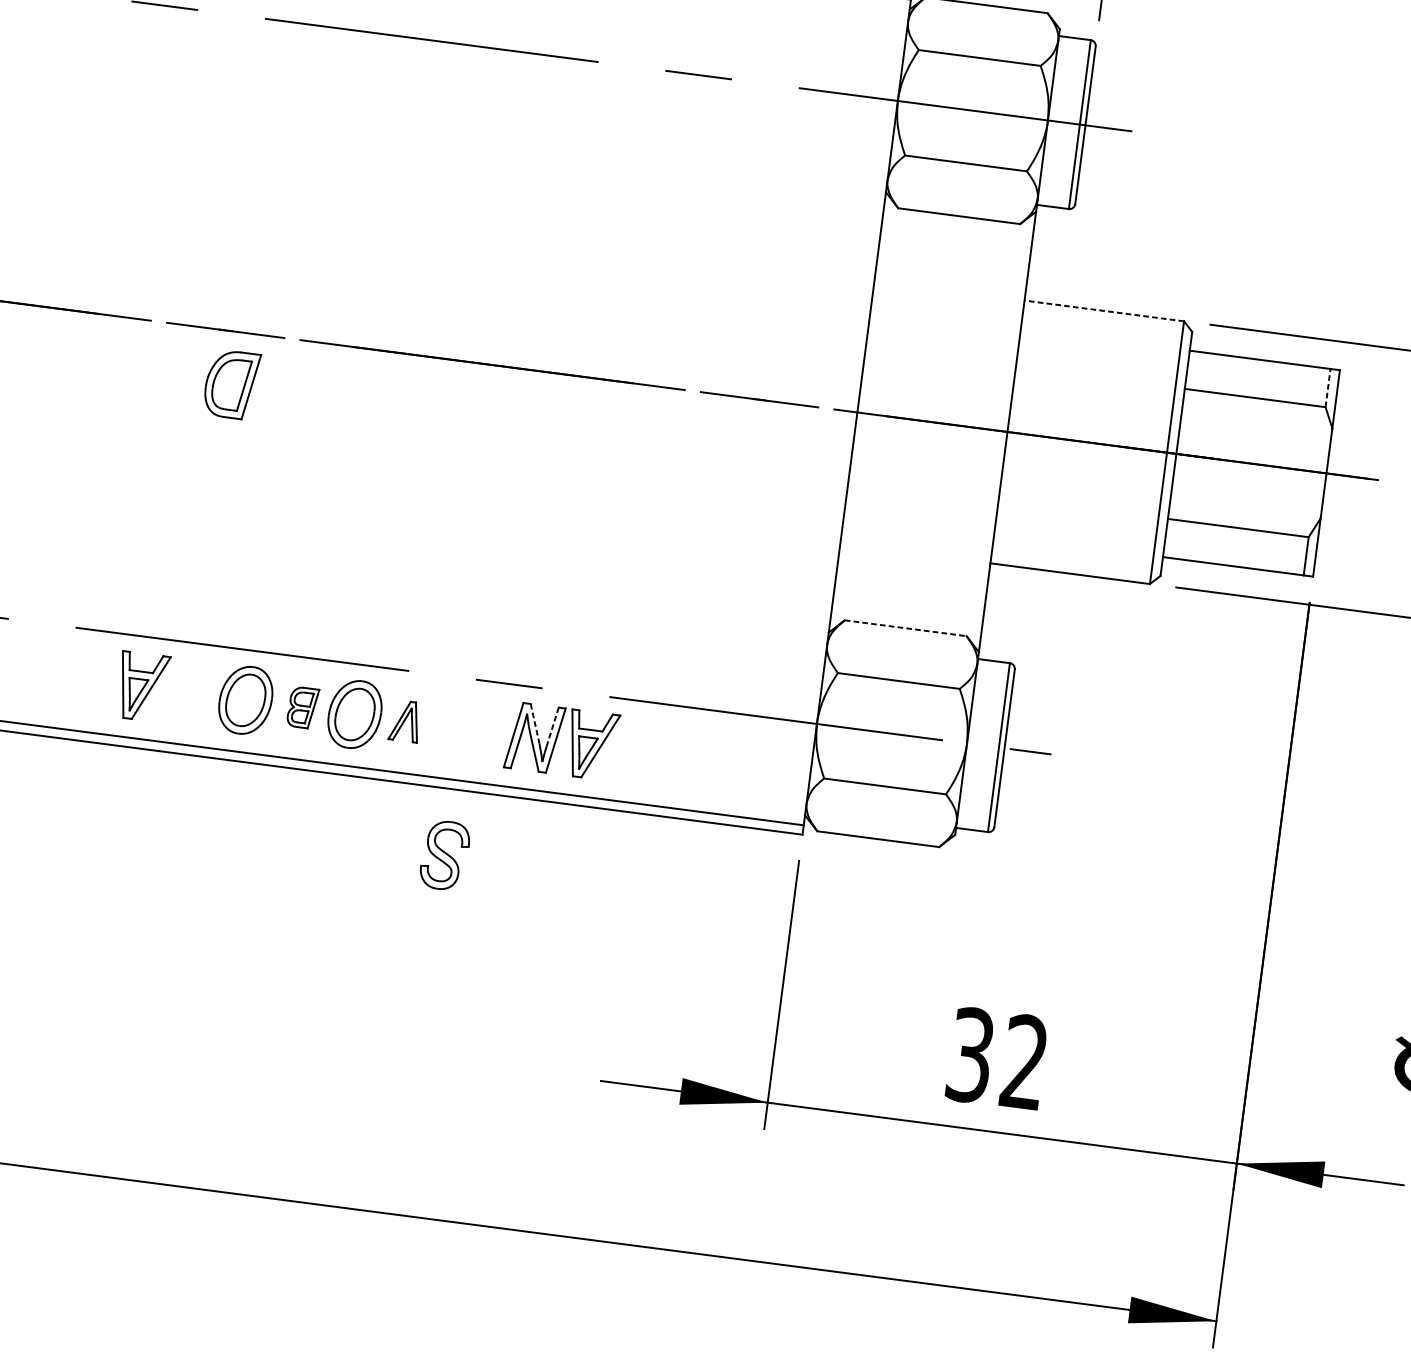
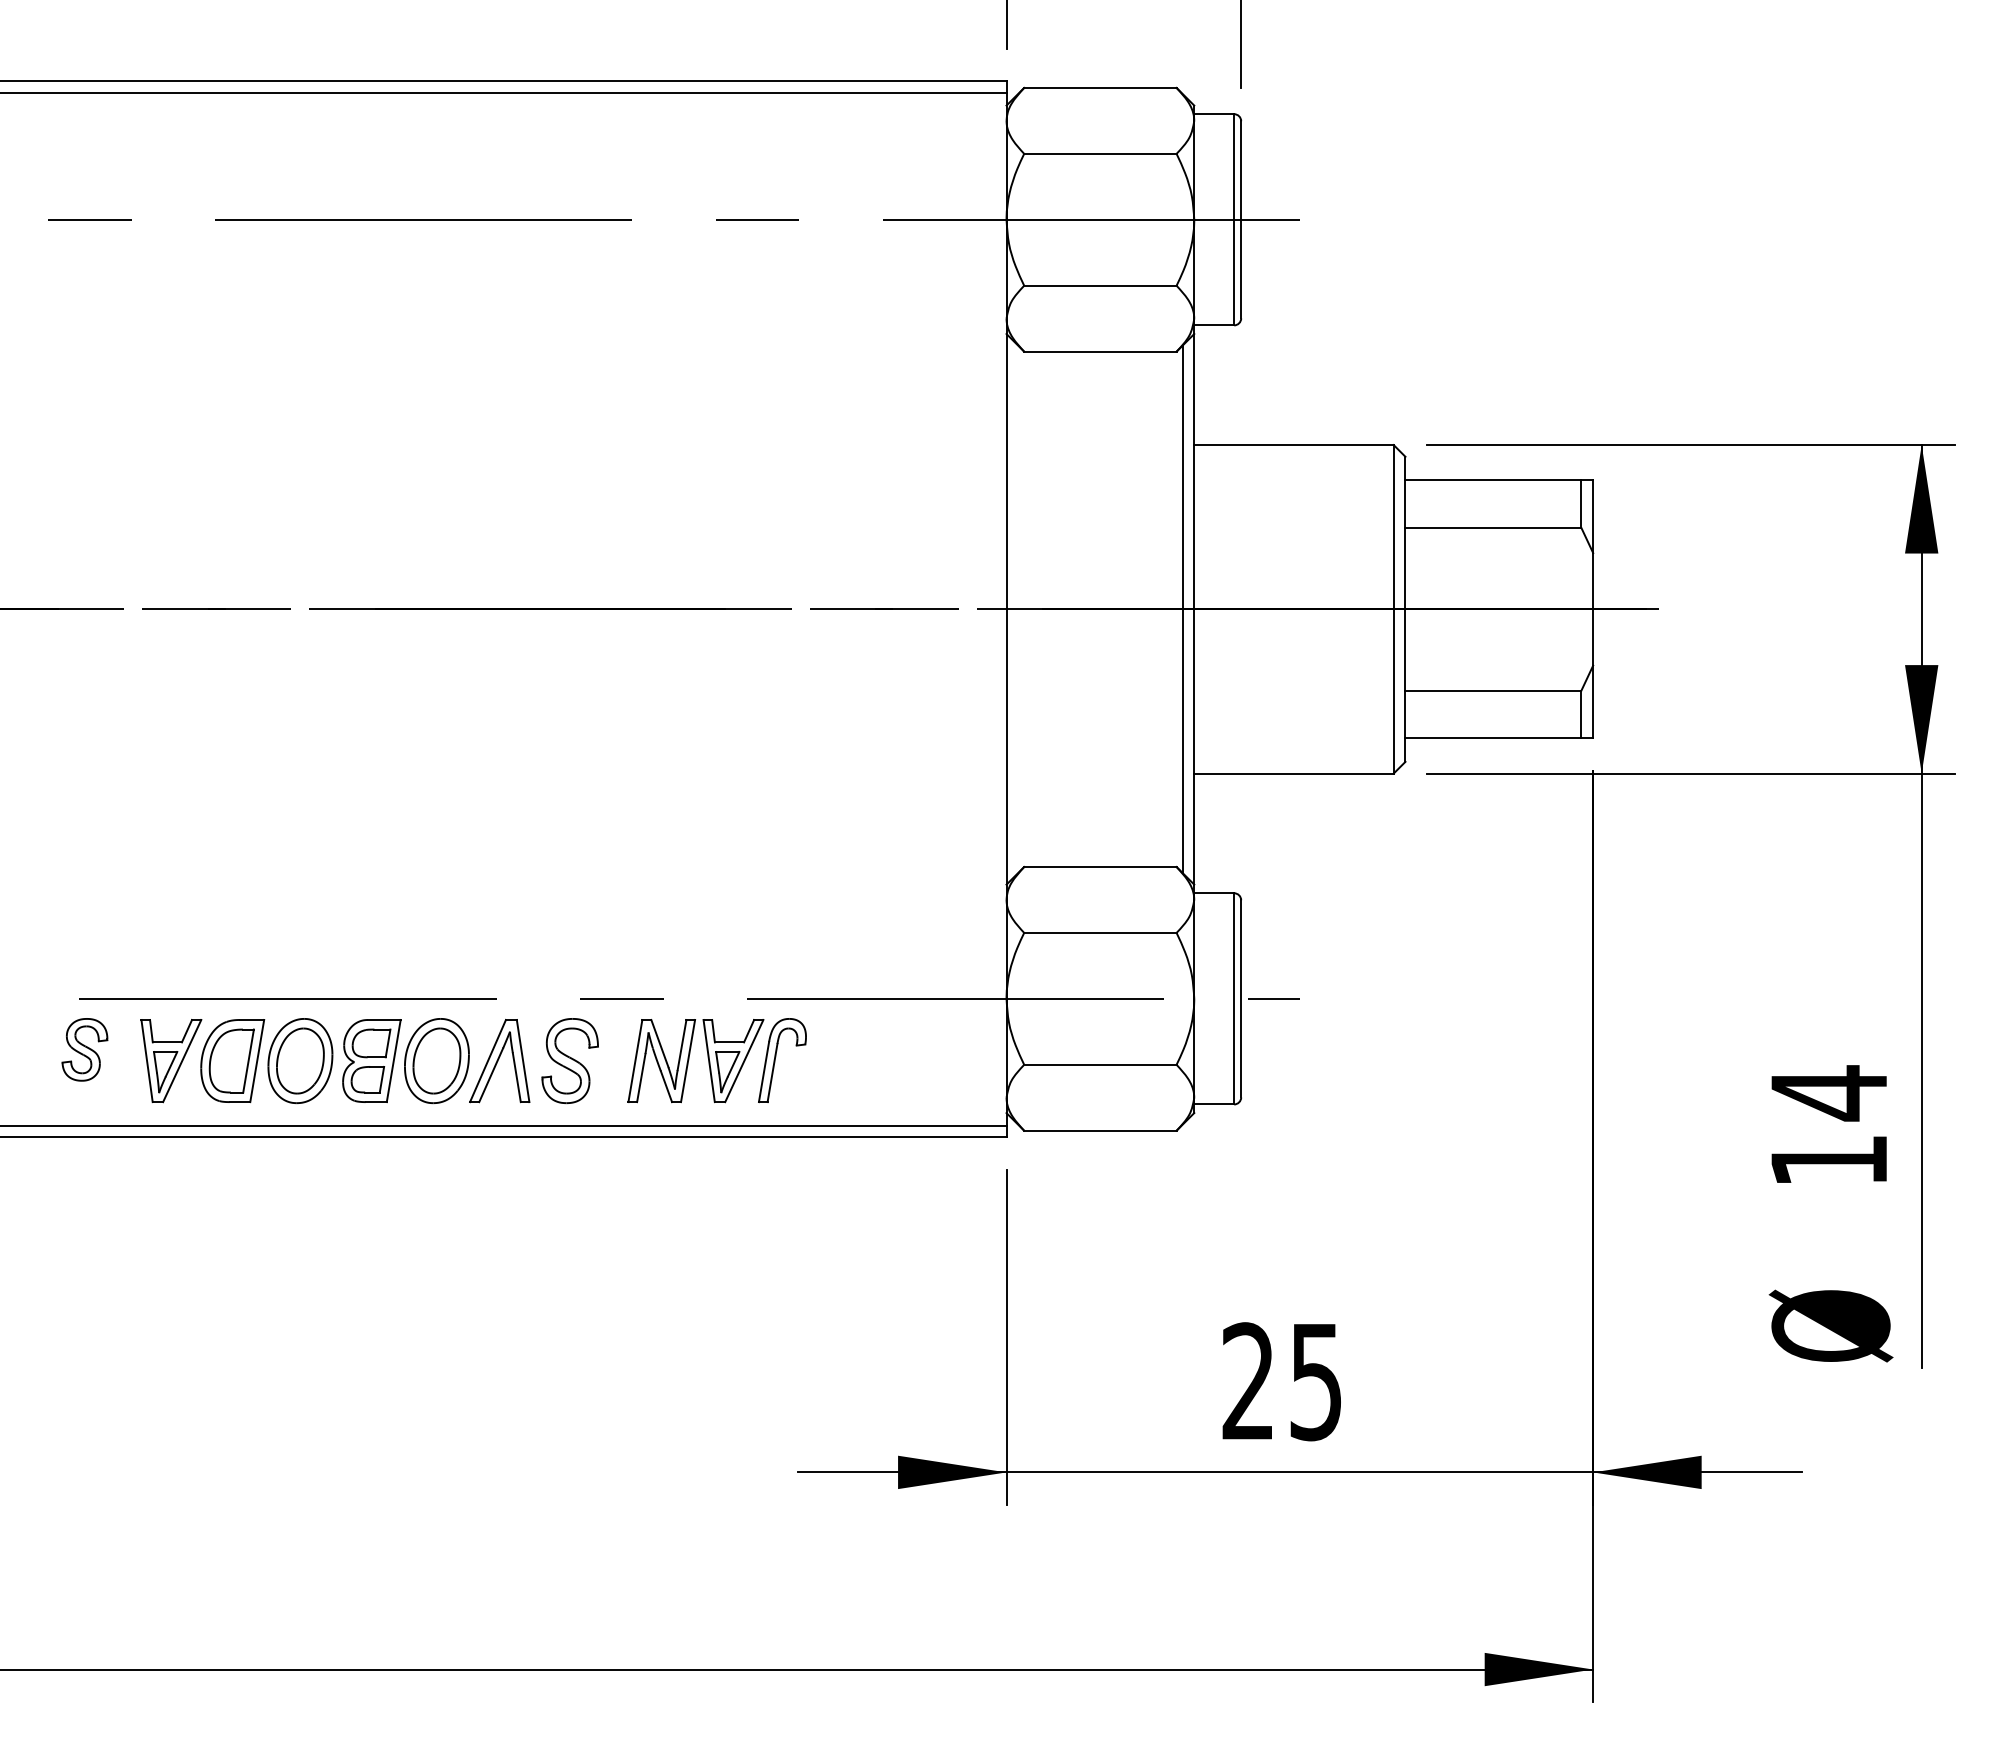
line: (1104, 311) -> (1294, 445), dashed -> solid
part: (231, 384) -> (232, 1060), moved
line: (1328, 388) -> (1581, 504), dashed -> solid
line: (998, 430) -> (1182, 608), added
line: (905, 627) -> (1100, 866), dashed -> solid
part: (74, 668) -> (84, 1049), added
part: (302, 707) -> (371, 1060), size x1.67
part: (404, 721) -> (499, 1061), size x1.67
line: (535, 724) -> (660, 1044), dashed -> solid
line: (553, 726) -> (682, 1044), dashed -> solid
part: (626, 746) -> (776, 1057), added
part: (444, 855) -> (569, 1061), moved
text: (997, 1058) -> (1281, 1381), 32 -> 25

